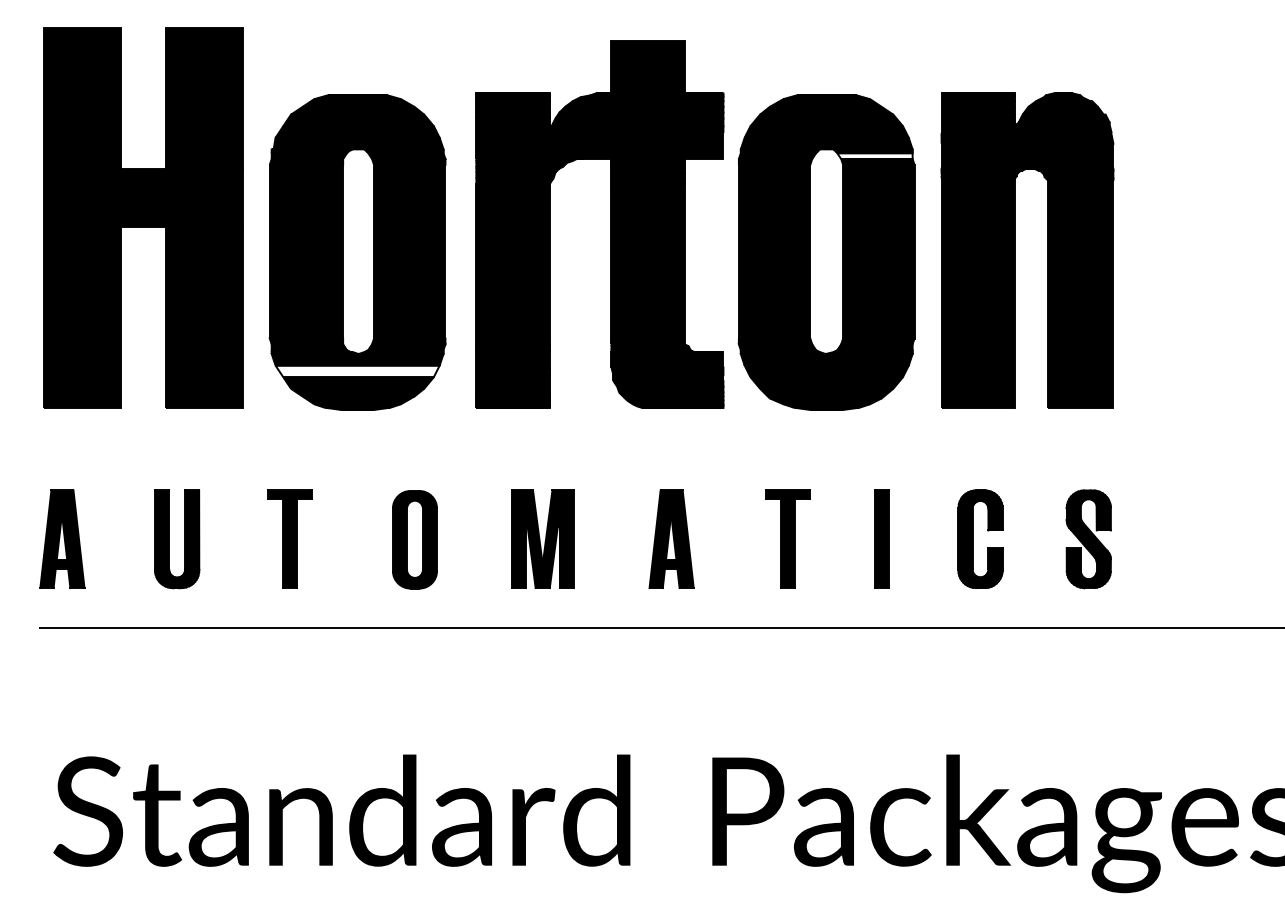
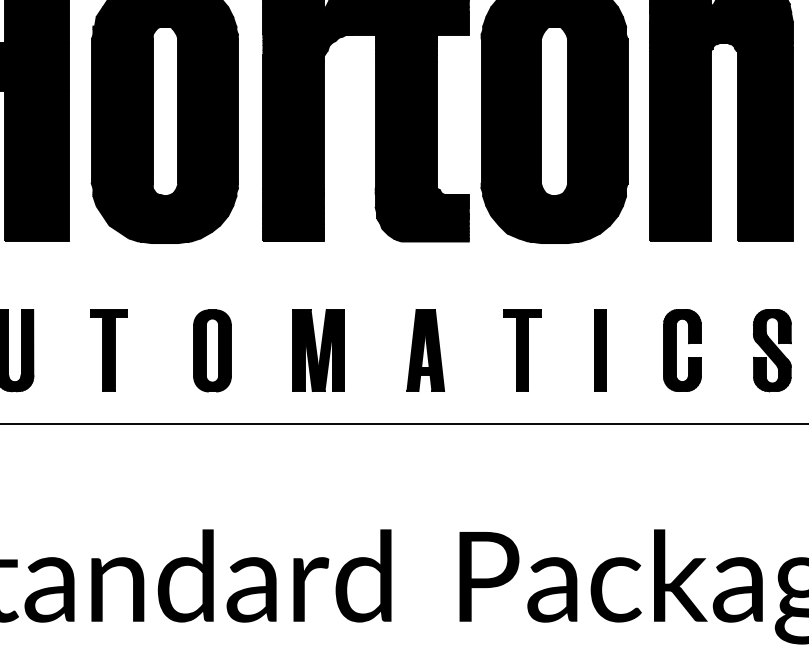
fill: (874, 156) -> (594, 32), added
fill: (357, 371) -> (164, 211), added

